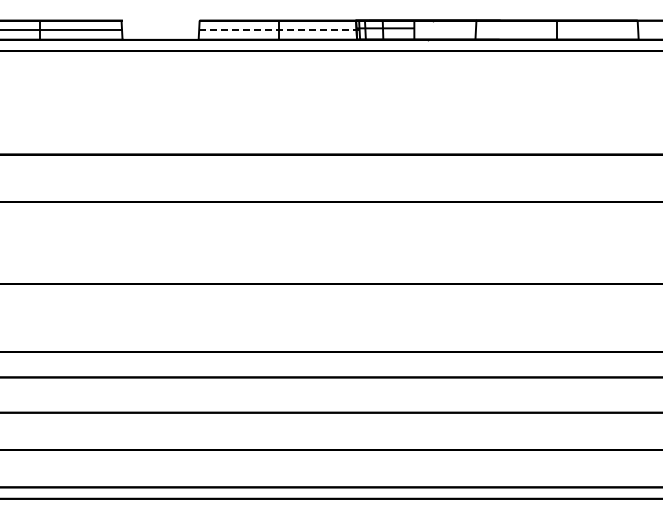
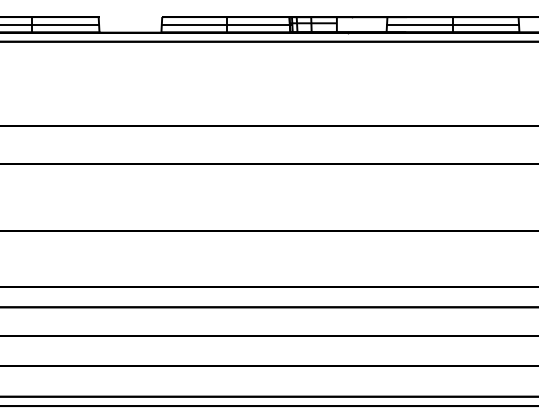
line: (279, 30) -> (227, 25), dashed -> solid
line: (556, 30) -> (452, 25), added

